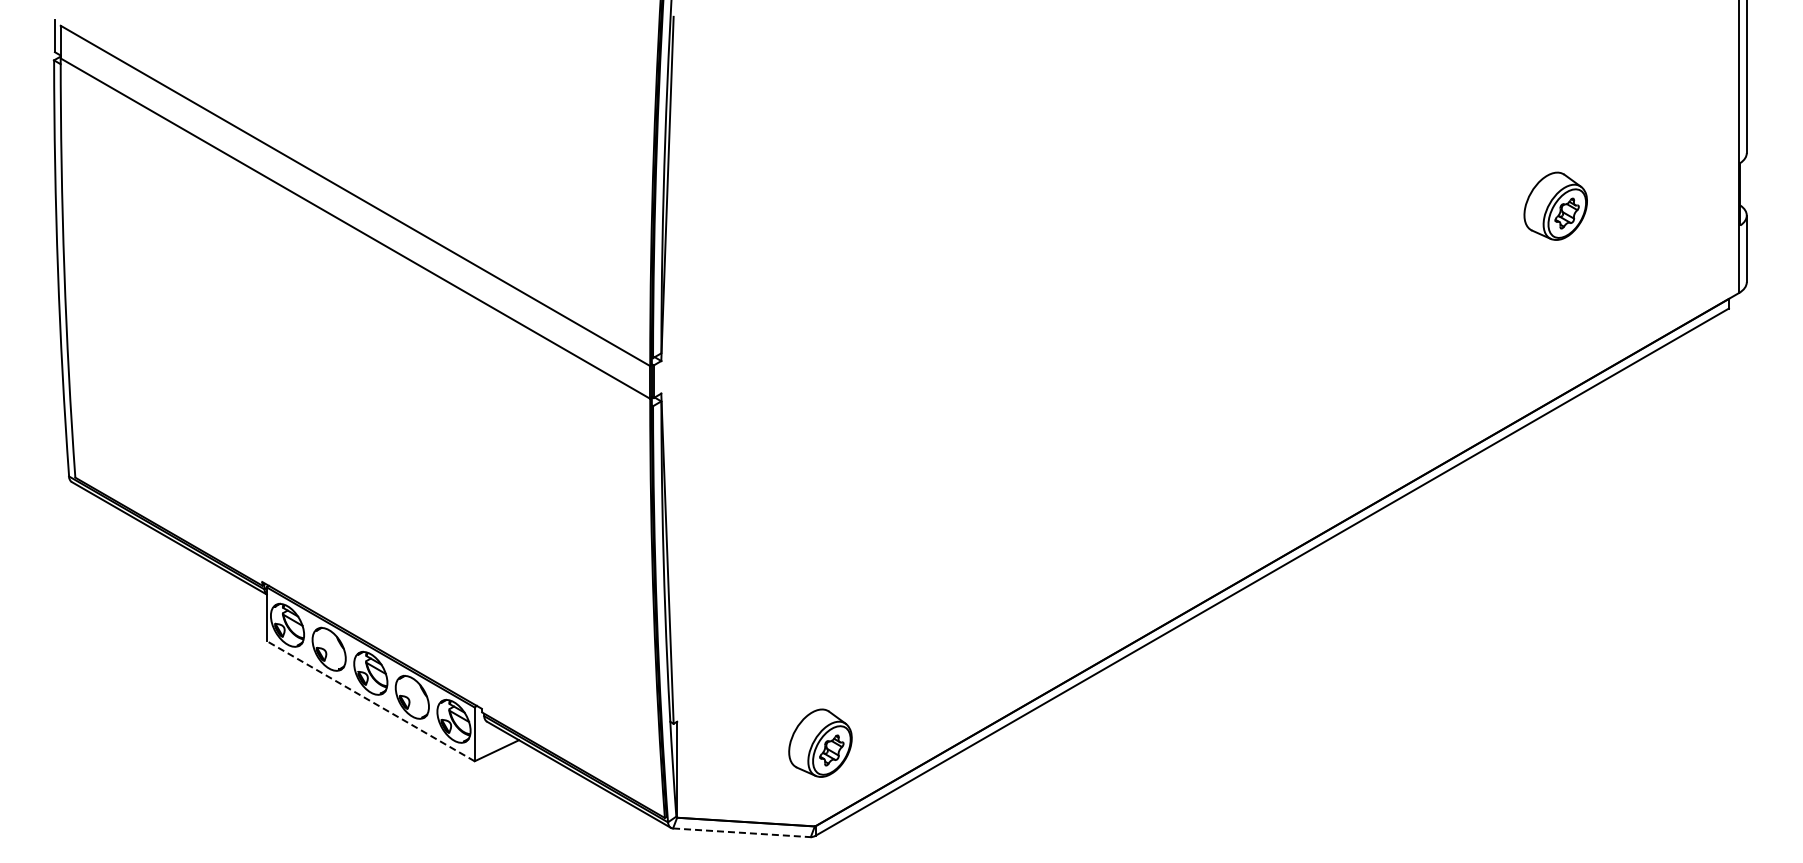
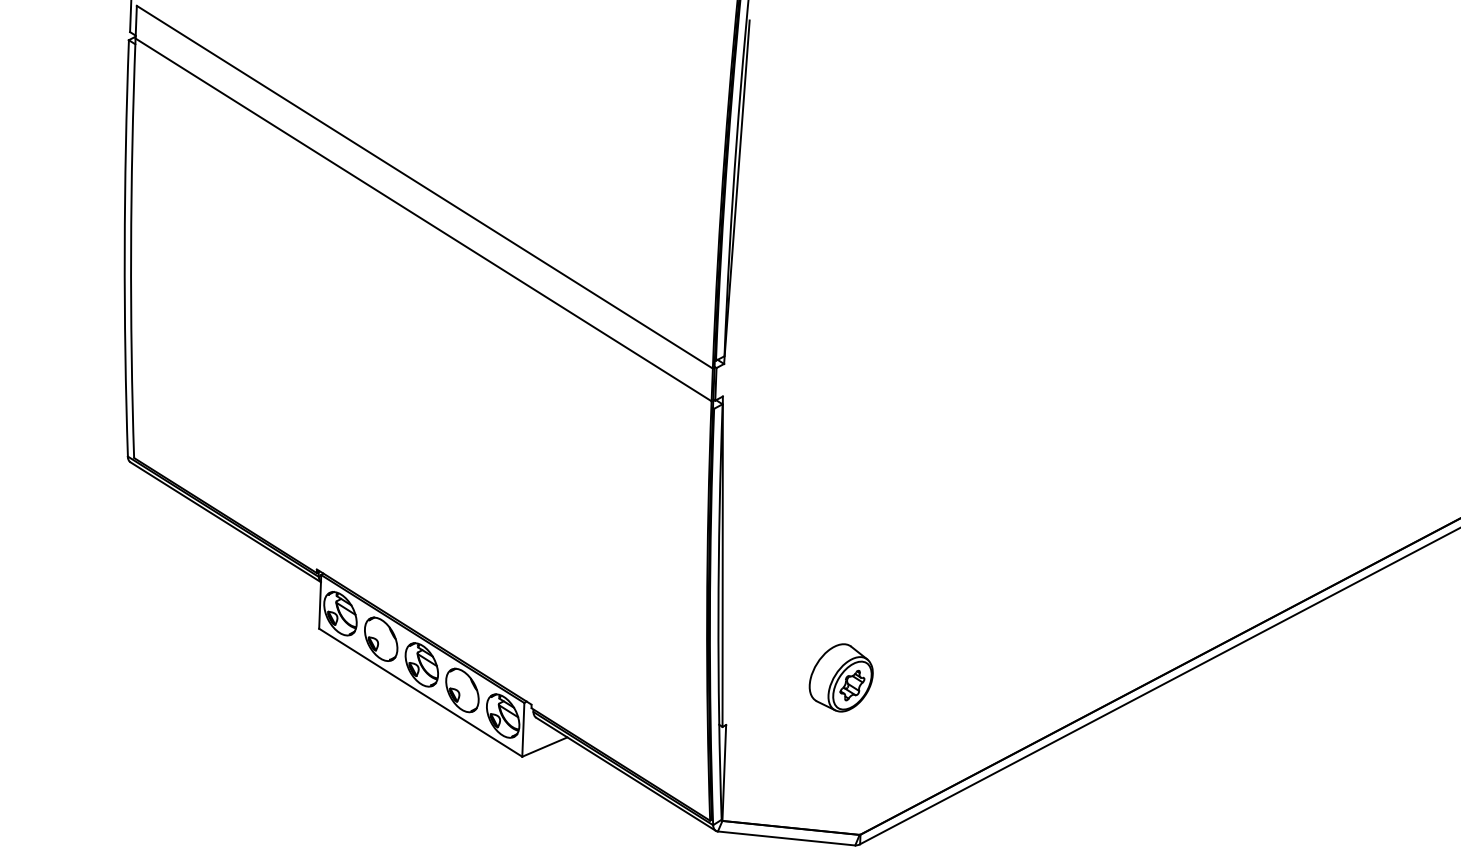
line: (370, 700) -> (420, 692), dashed -> solid
part: (820, 742) -> (841, 677), moved
line: (742, 832) -> (787, 838), dashed -> solid

